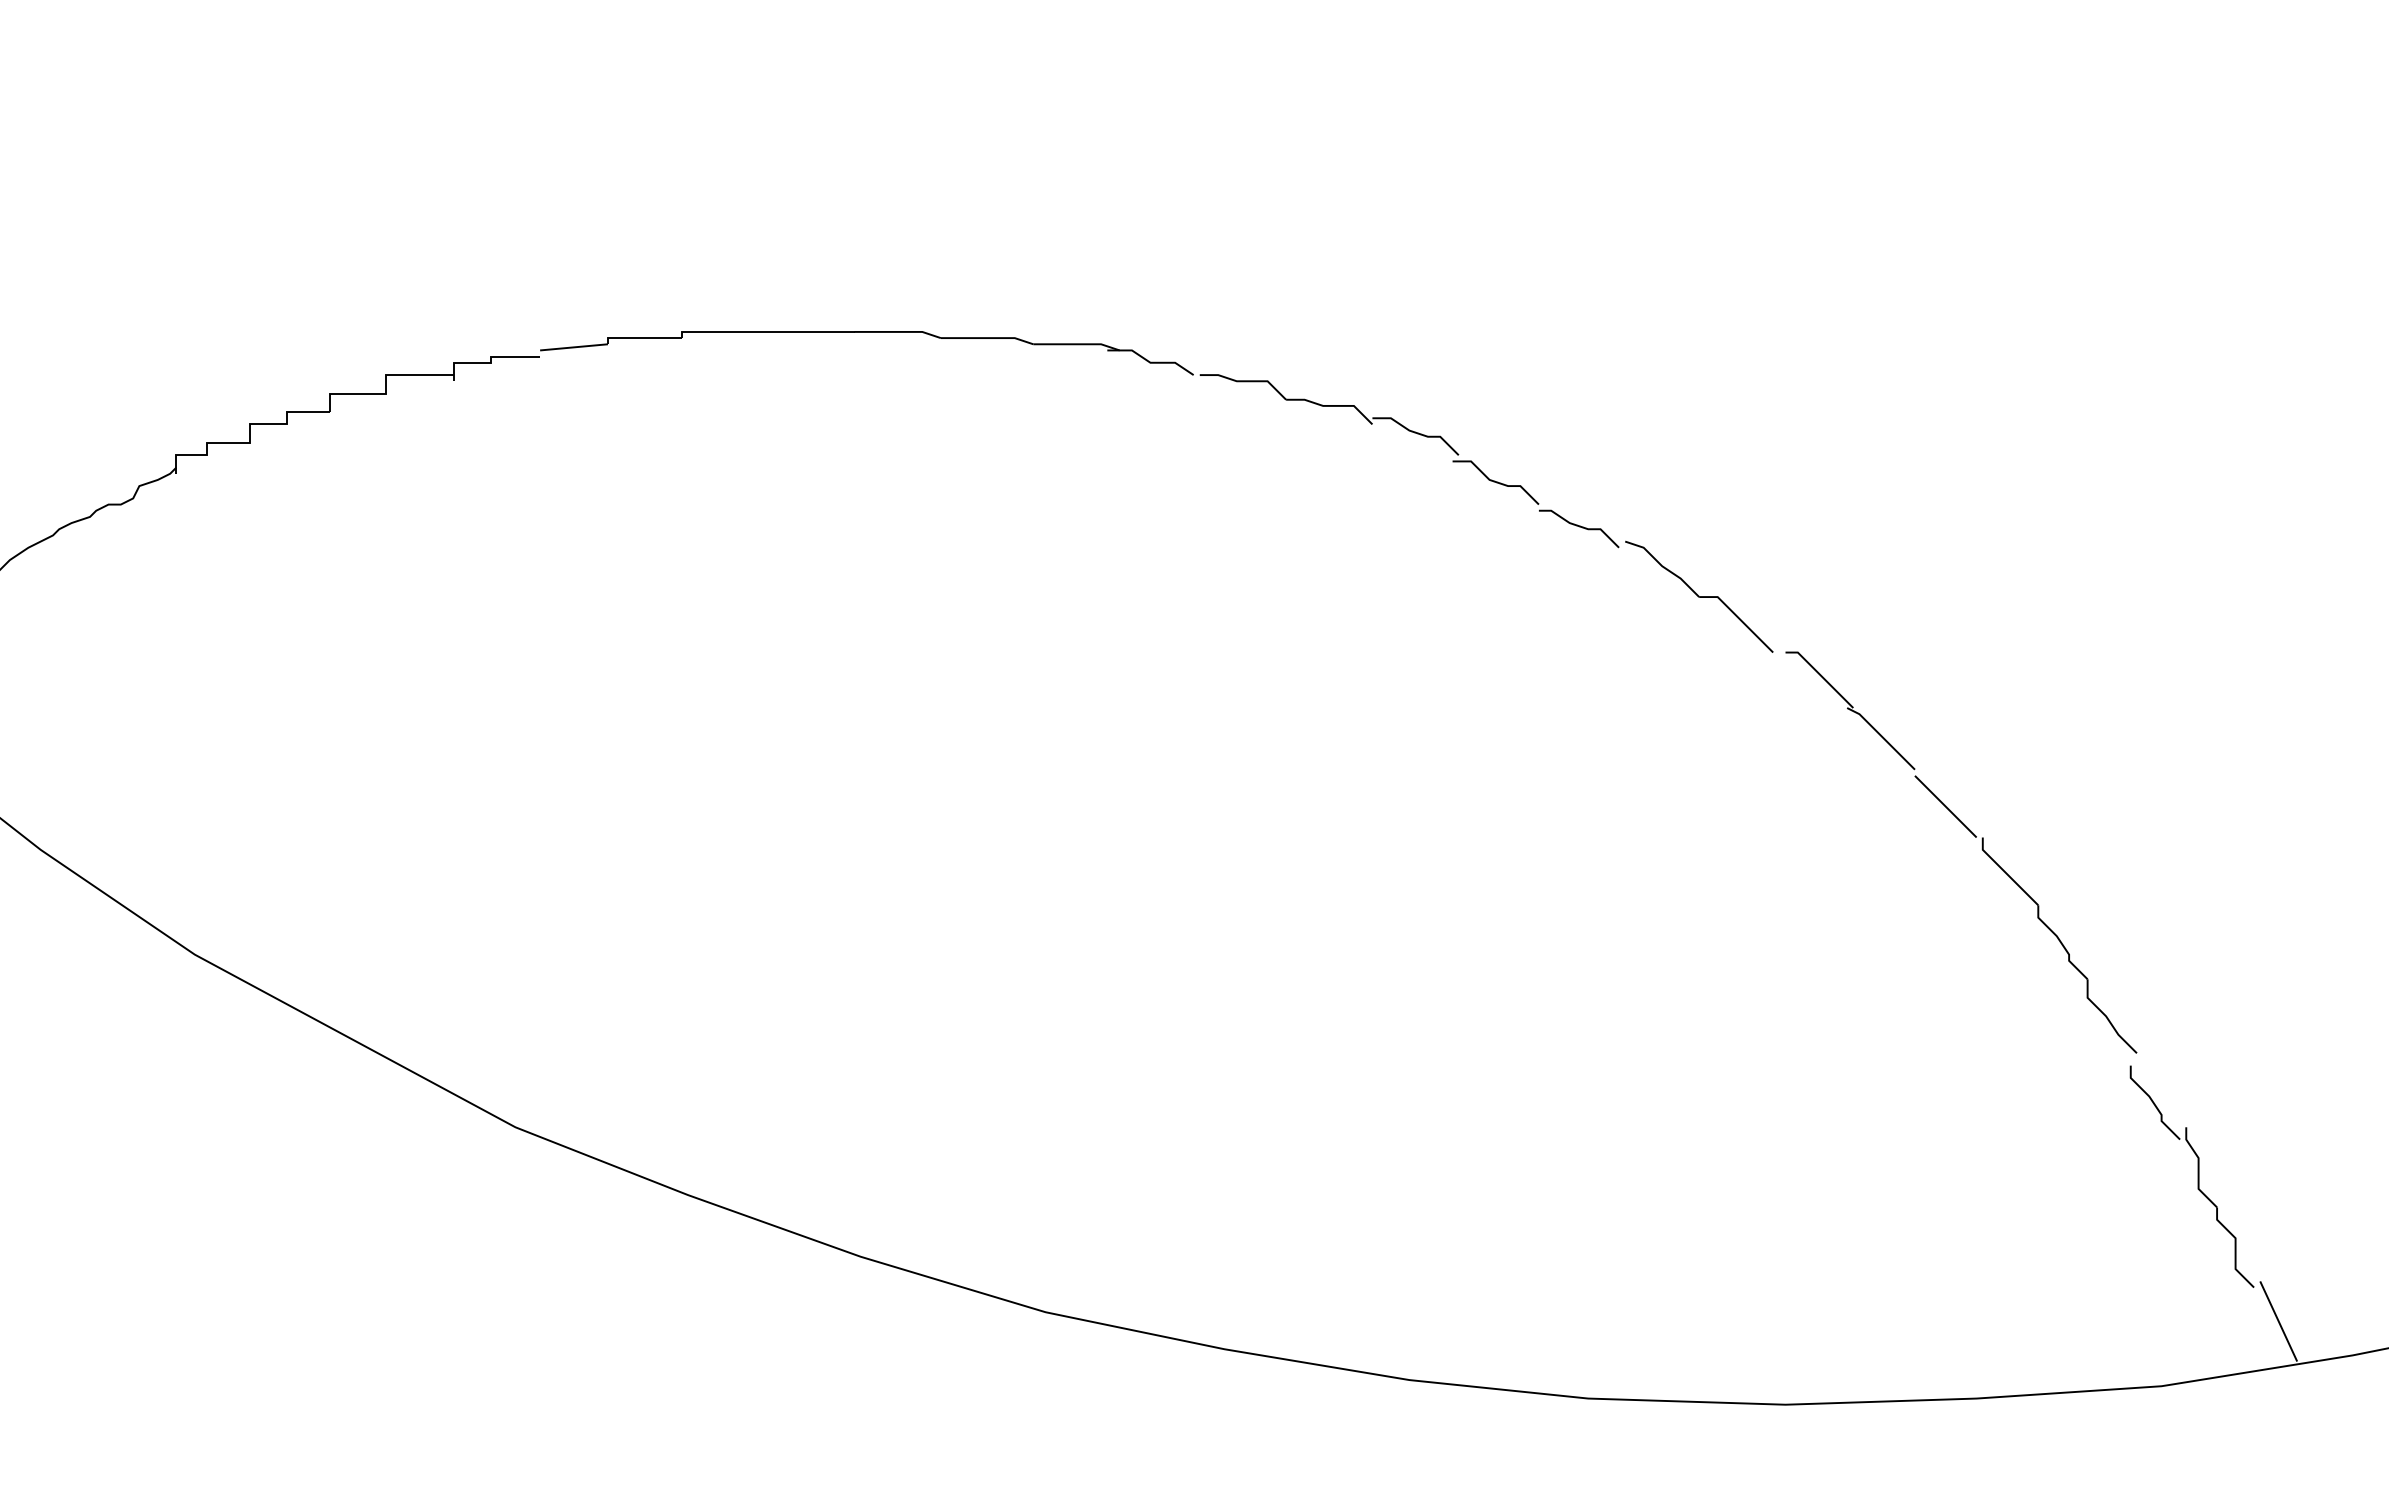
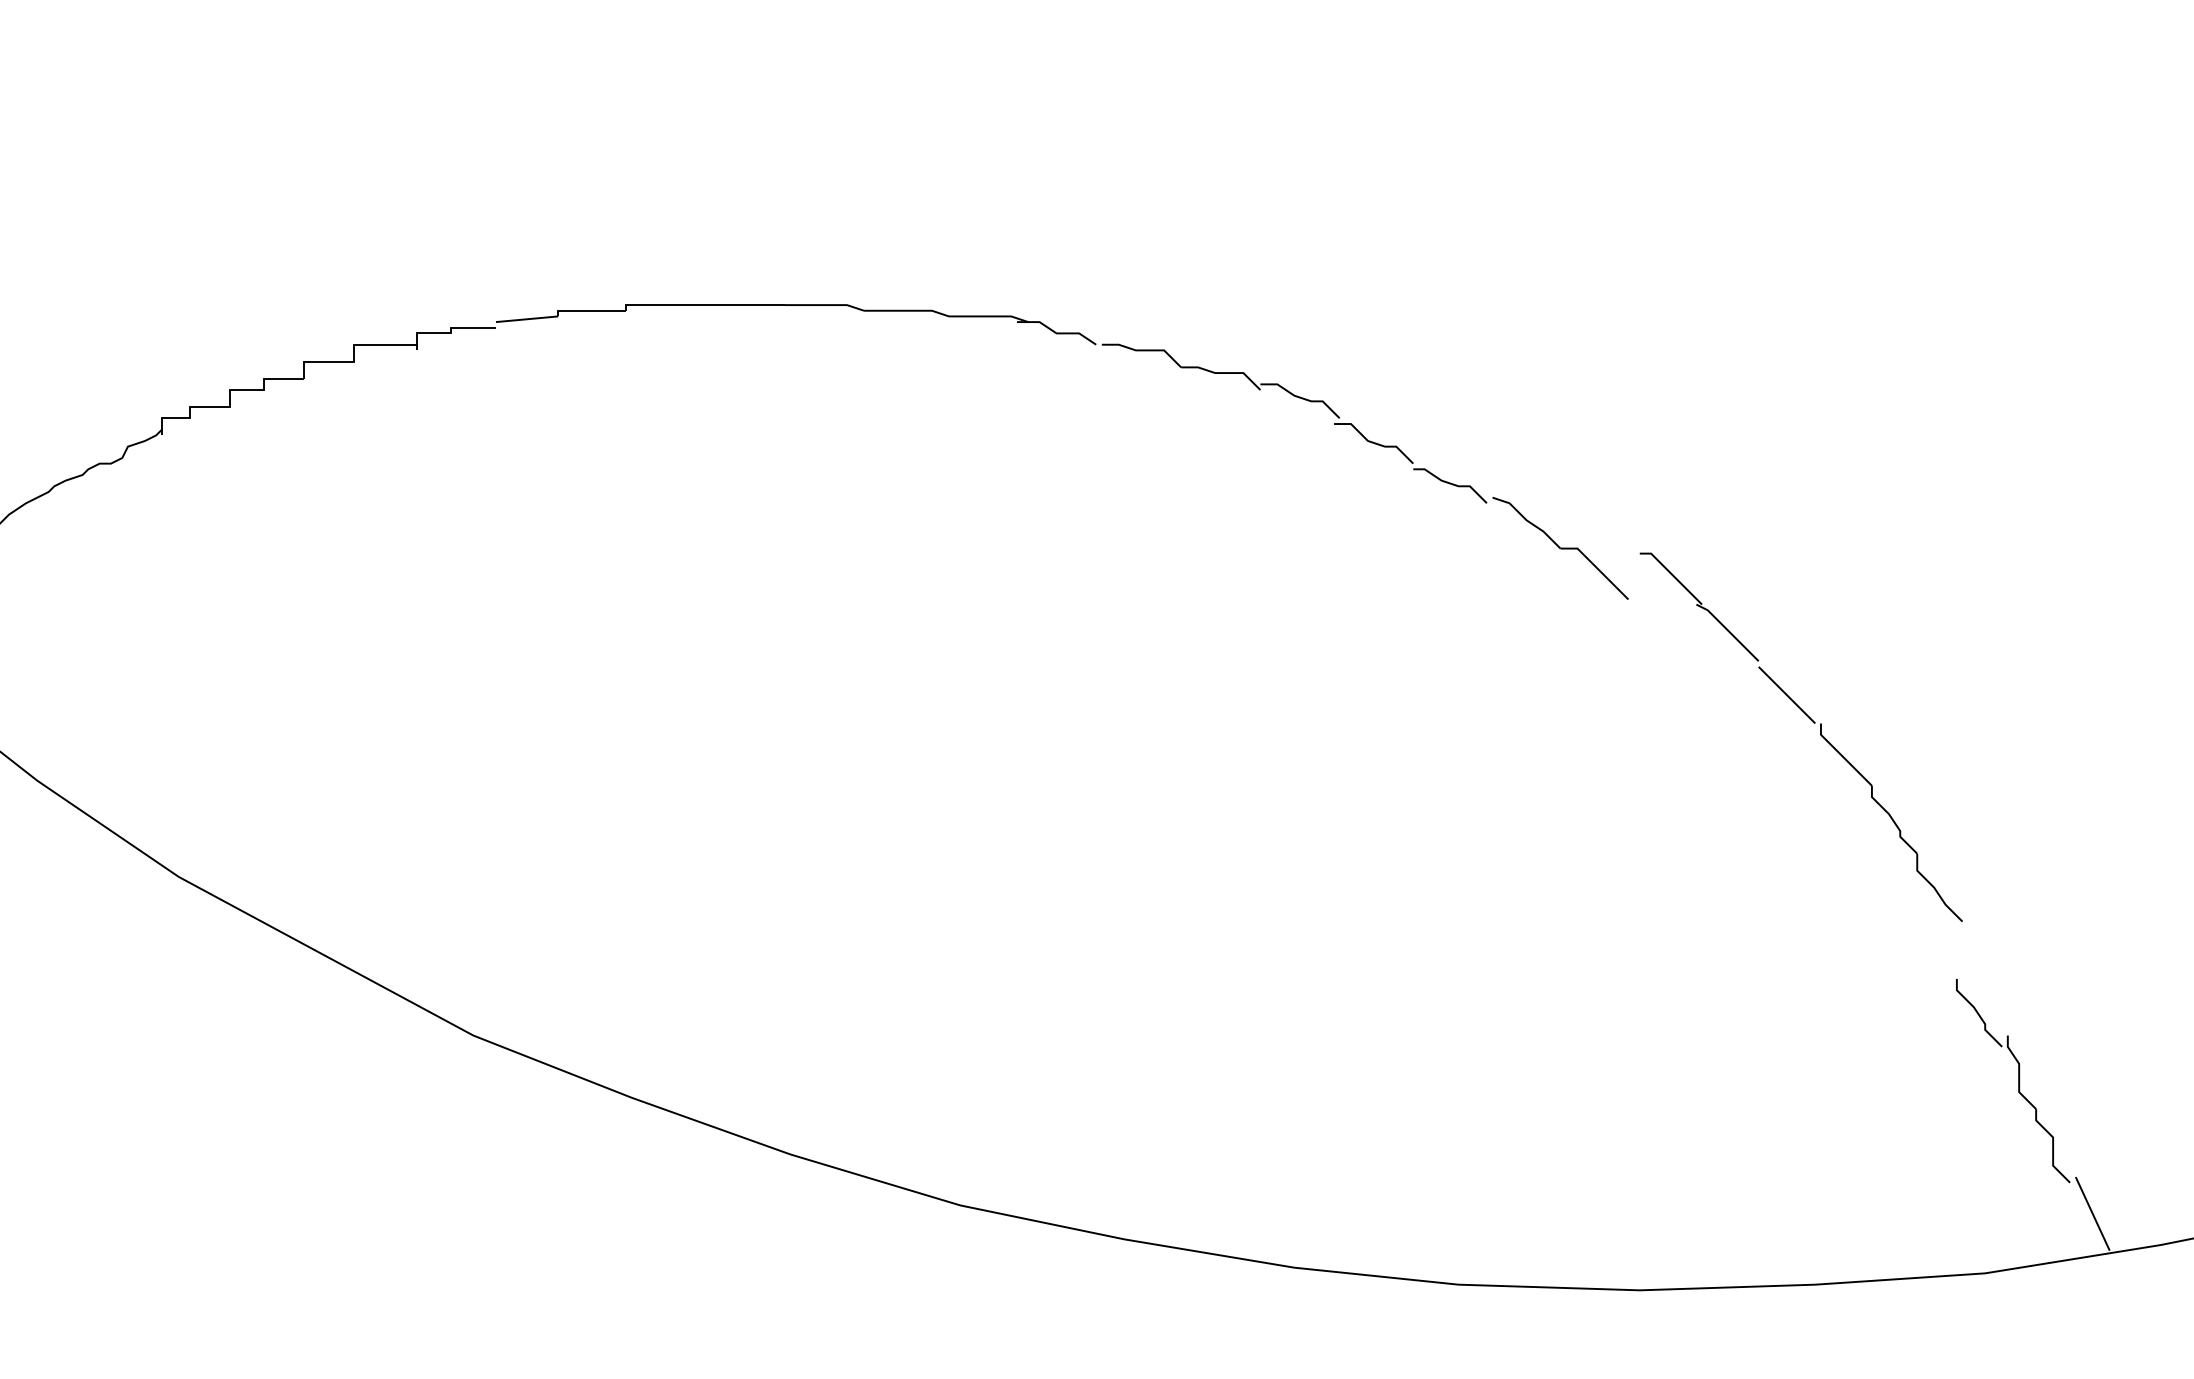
part: (1981, 849) -> (1819, 734), moved

